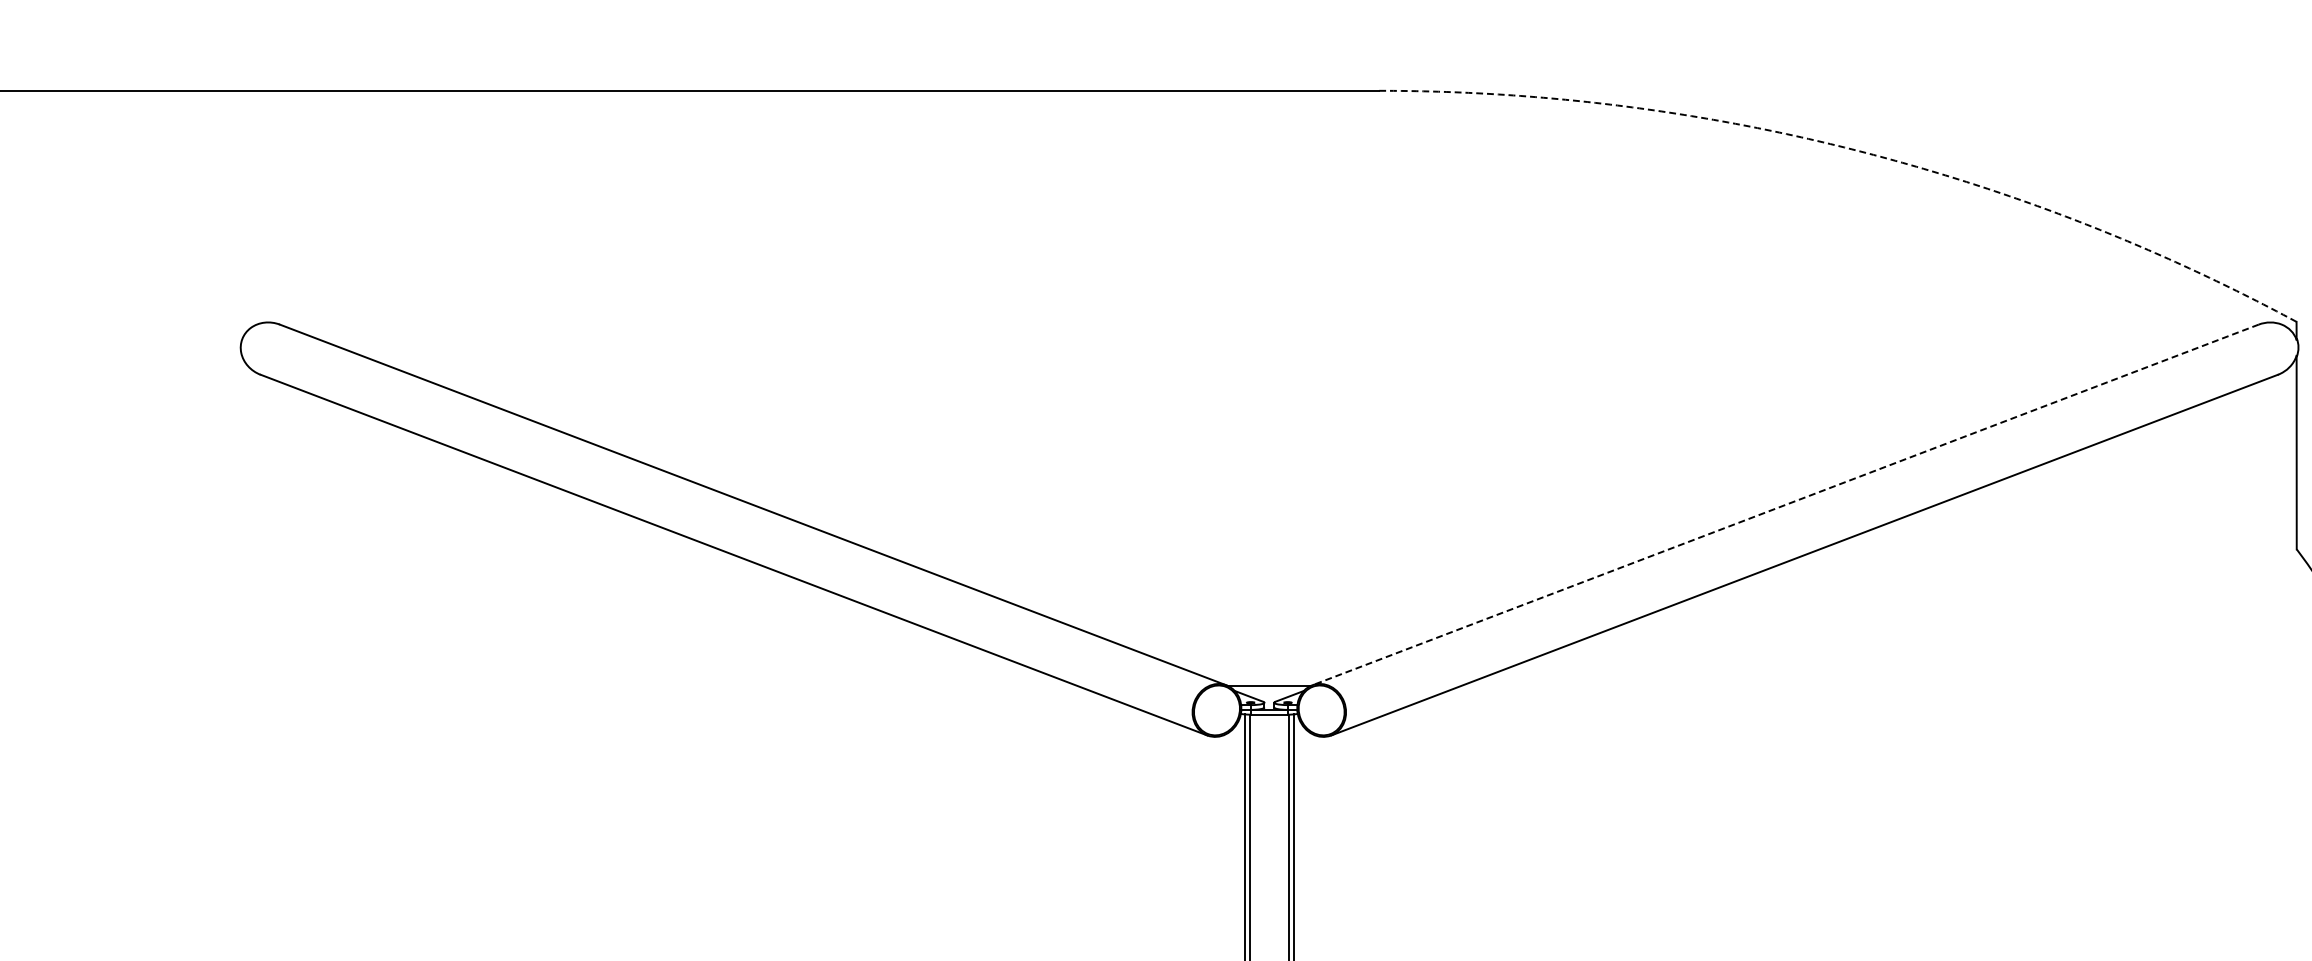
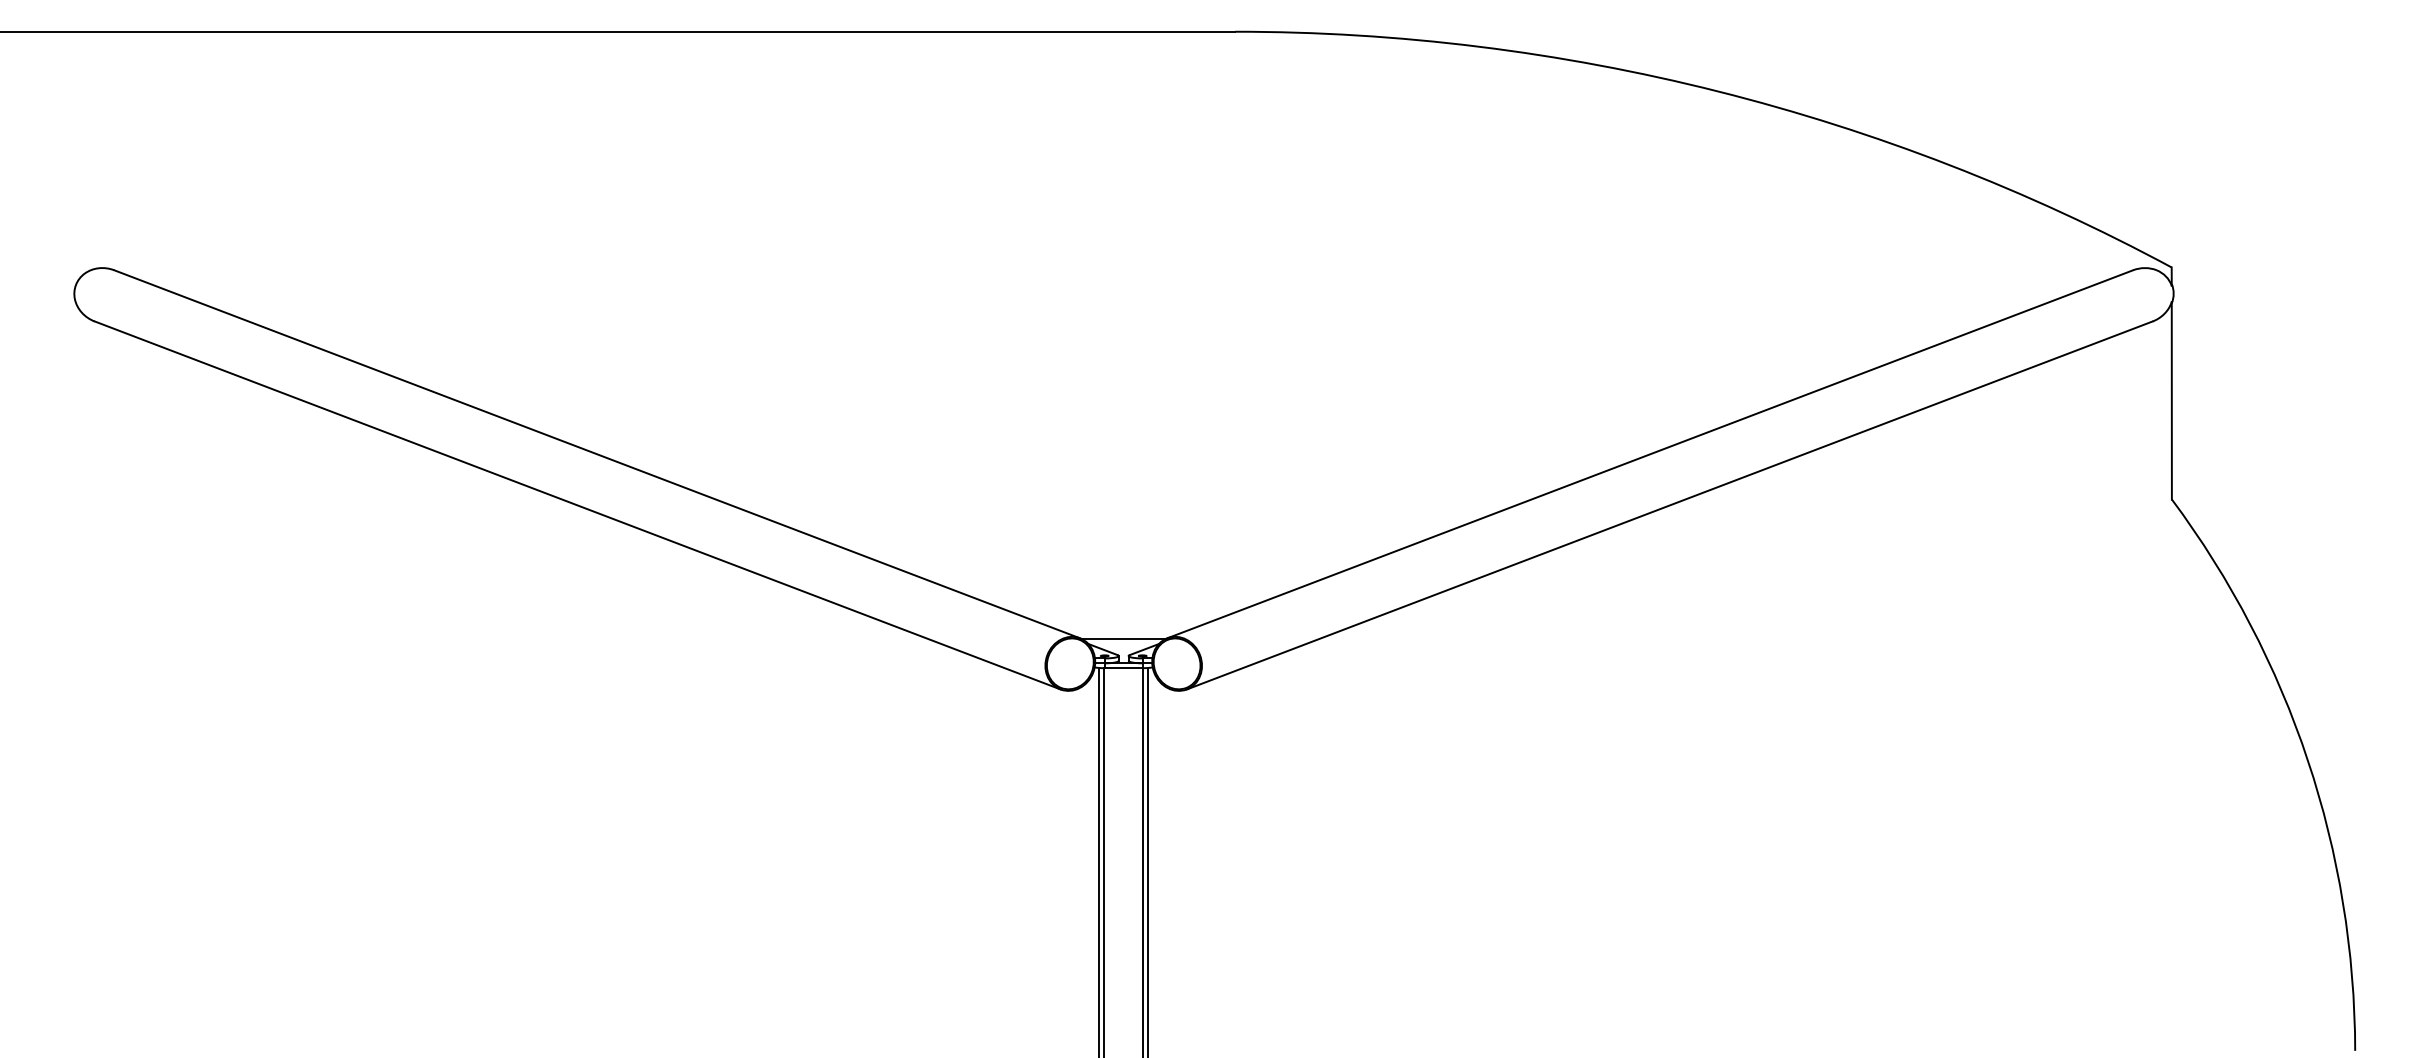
arc: (1852, 149) -> (1718, 91), dashed -> solid
line: (1785, 505) -> (1650, 454), dashed -> solid

